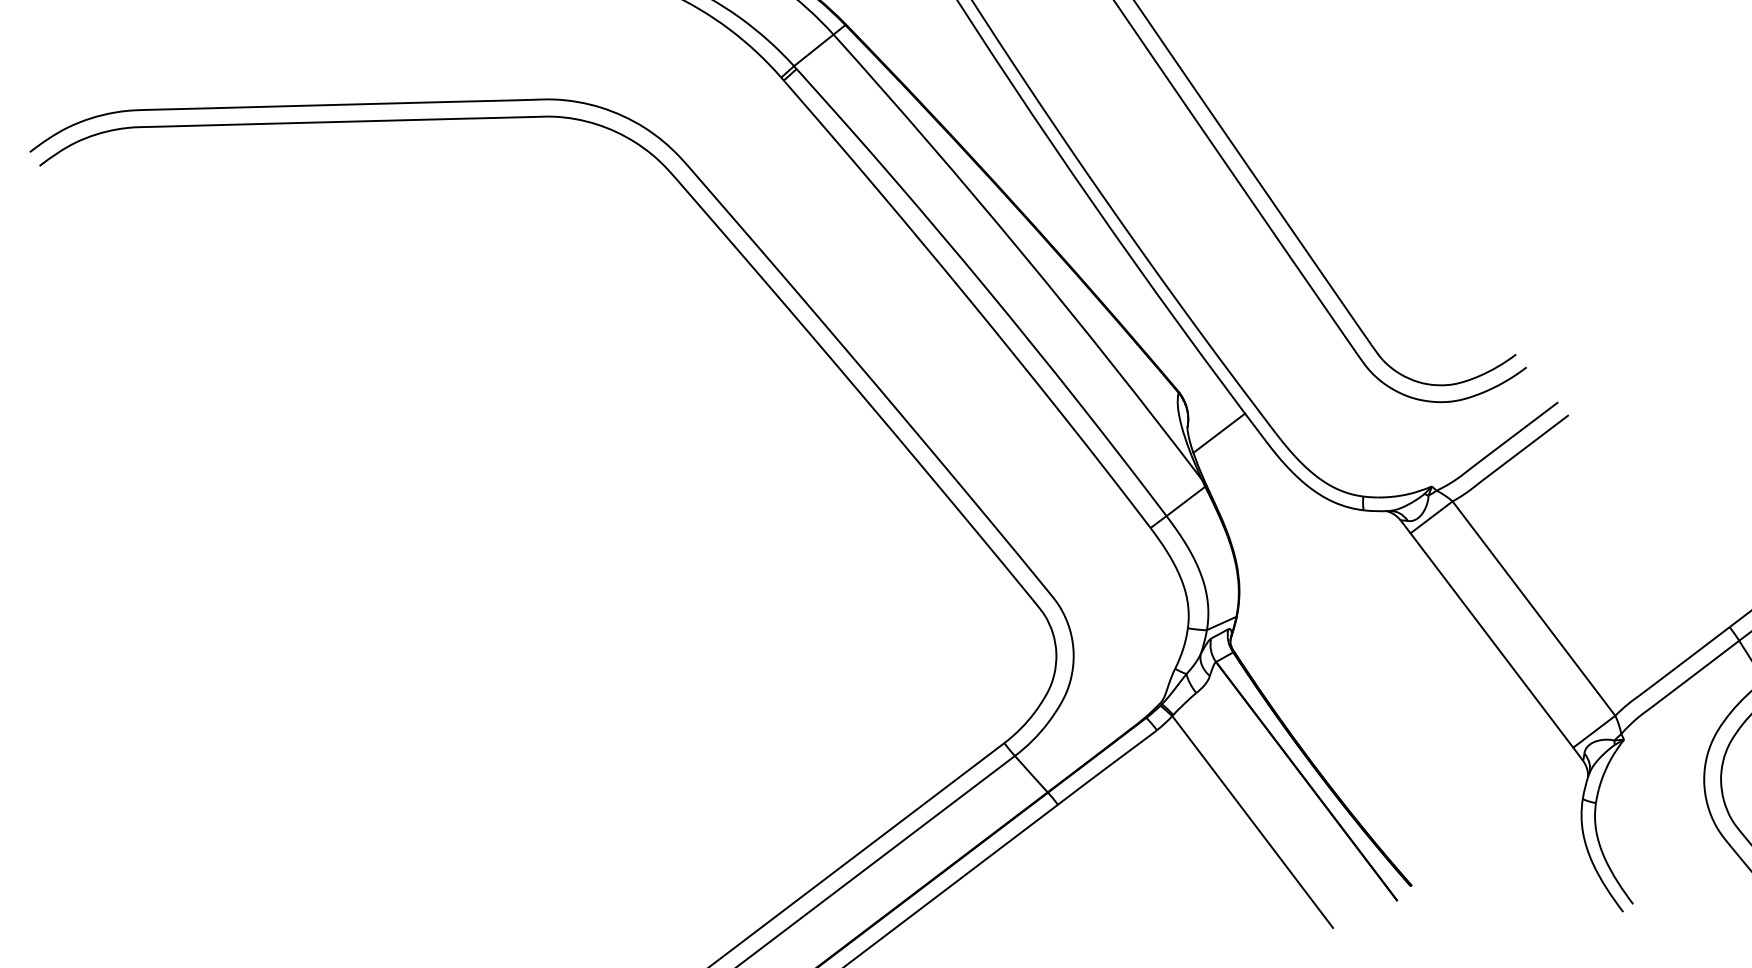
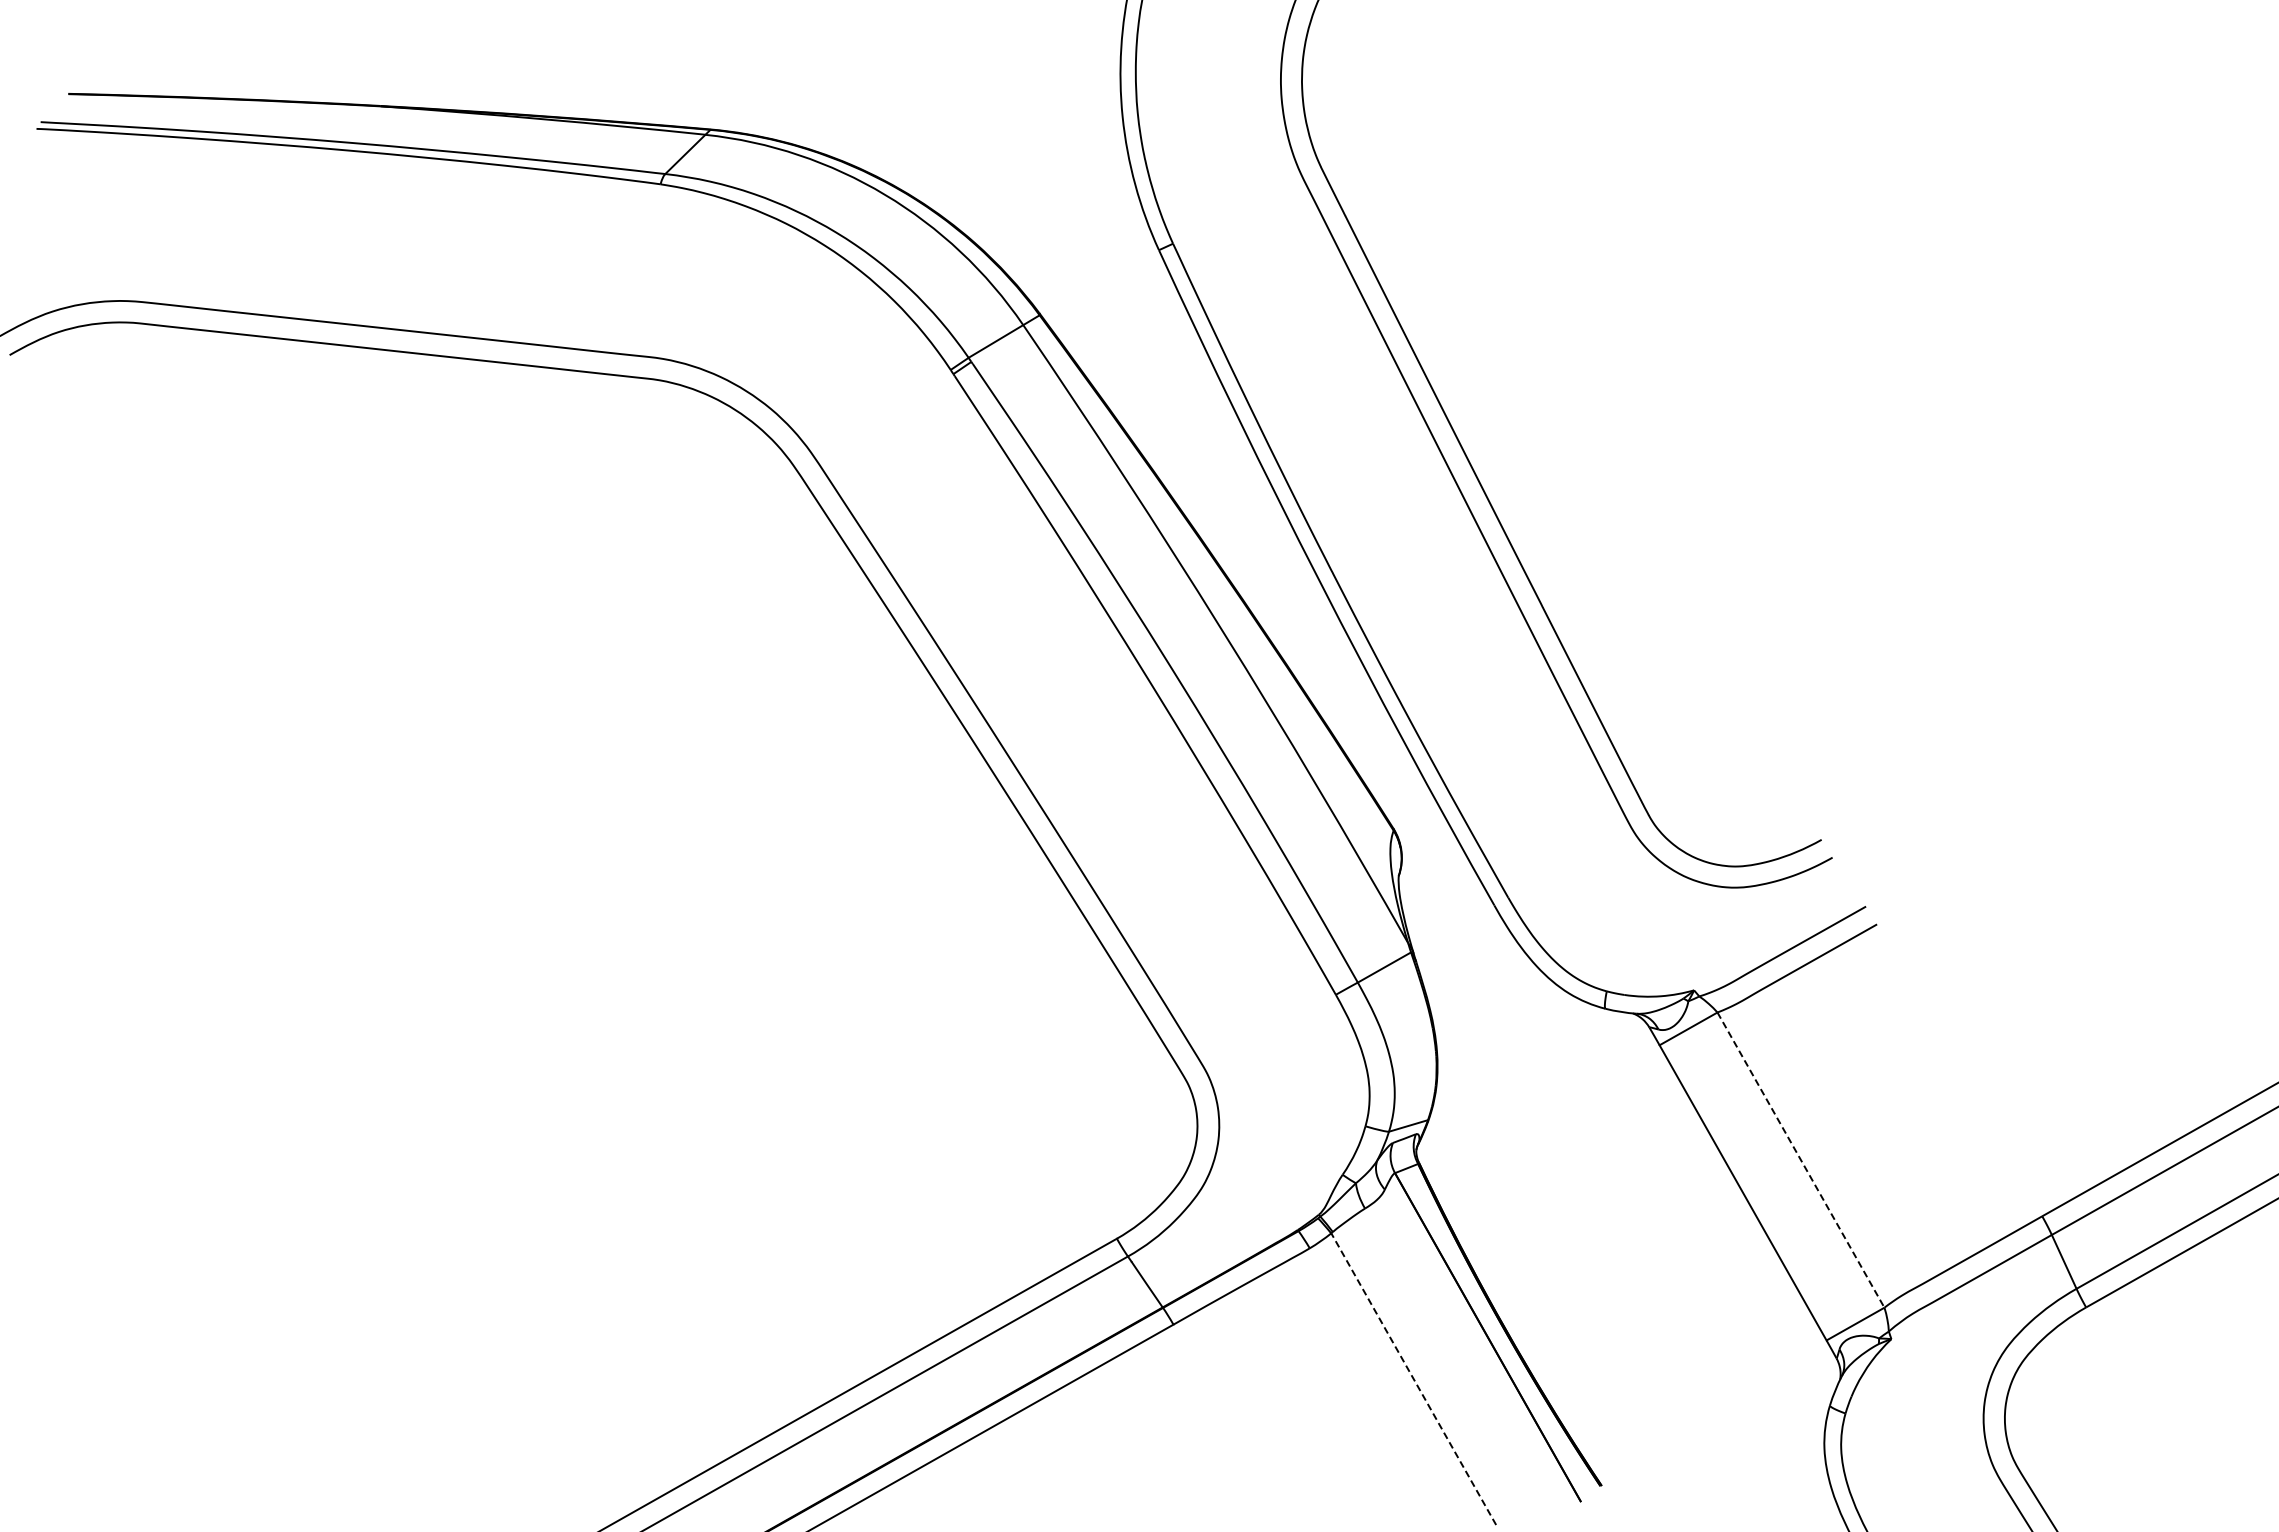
line: (1219, 432) -> (1437, 887), removed
line: (1533, 608) -> (1800, 1160), solid -> dashed
line: (1252, 822) -> (1413, 1379), solid -> dashed

